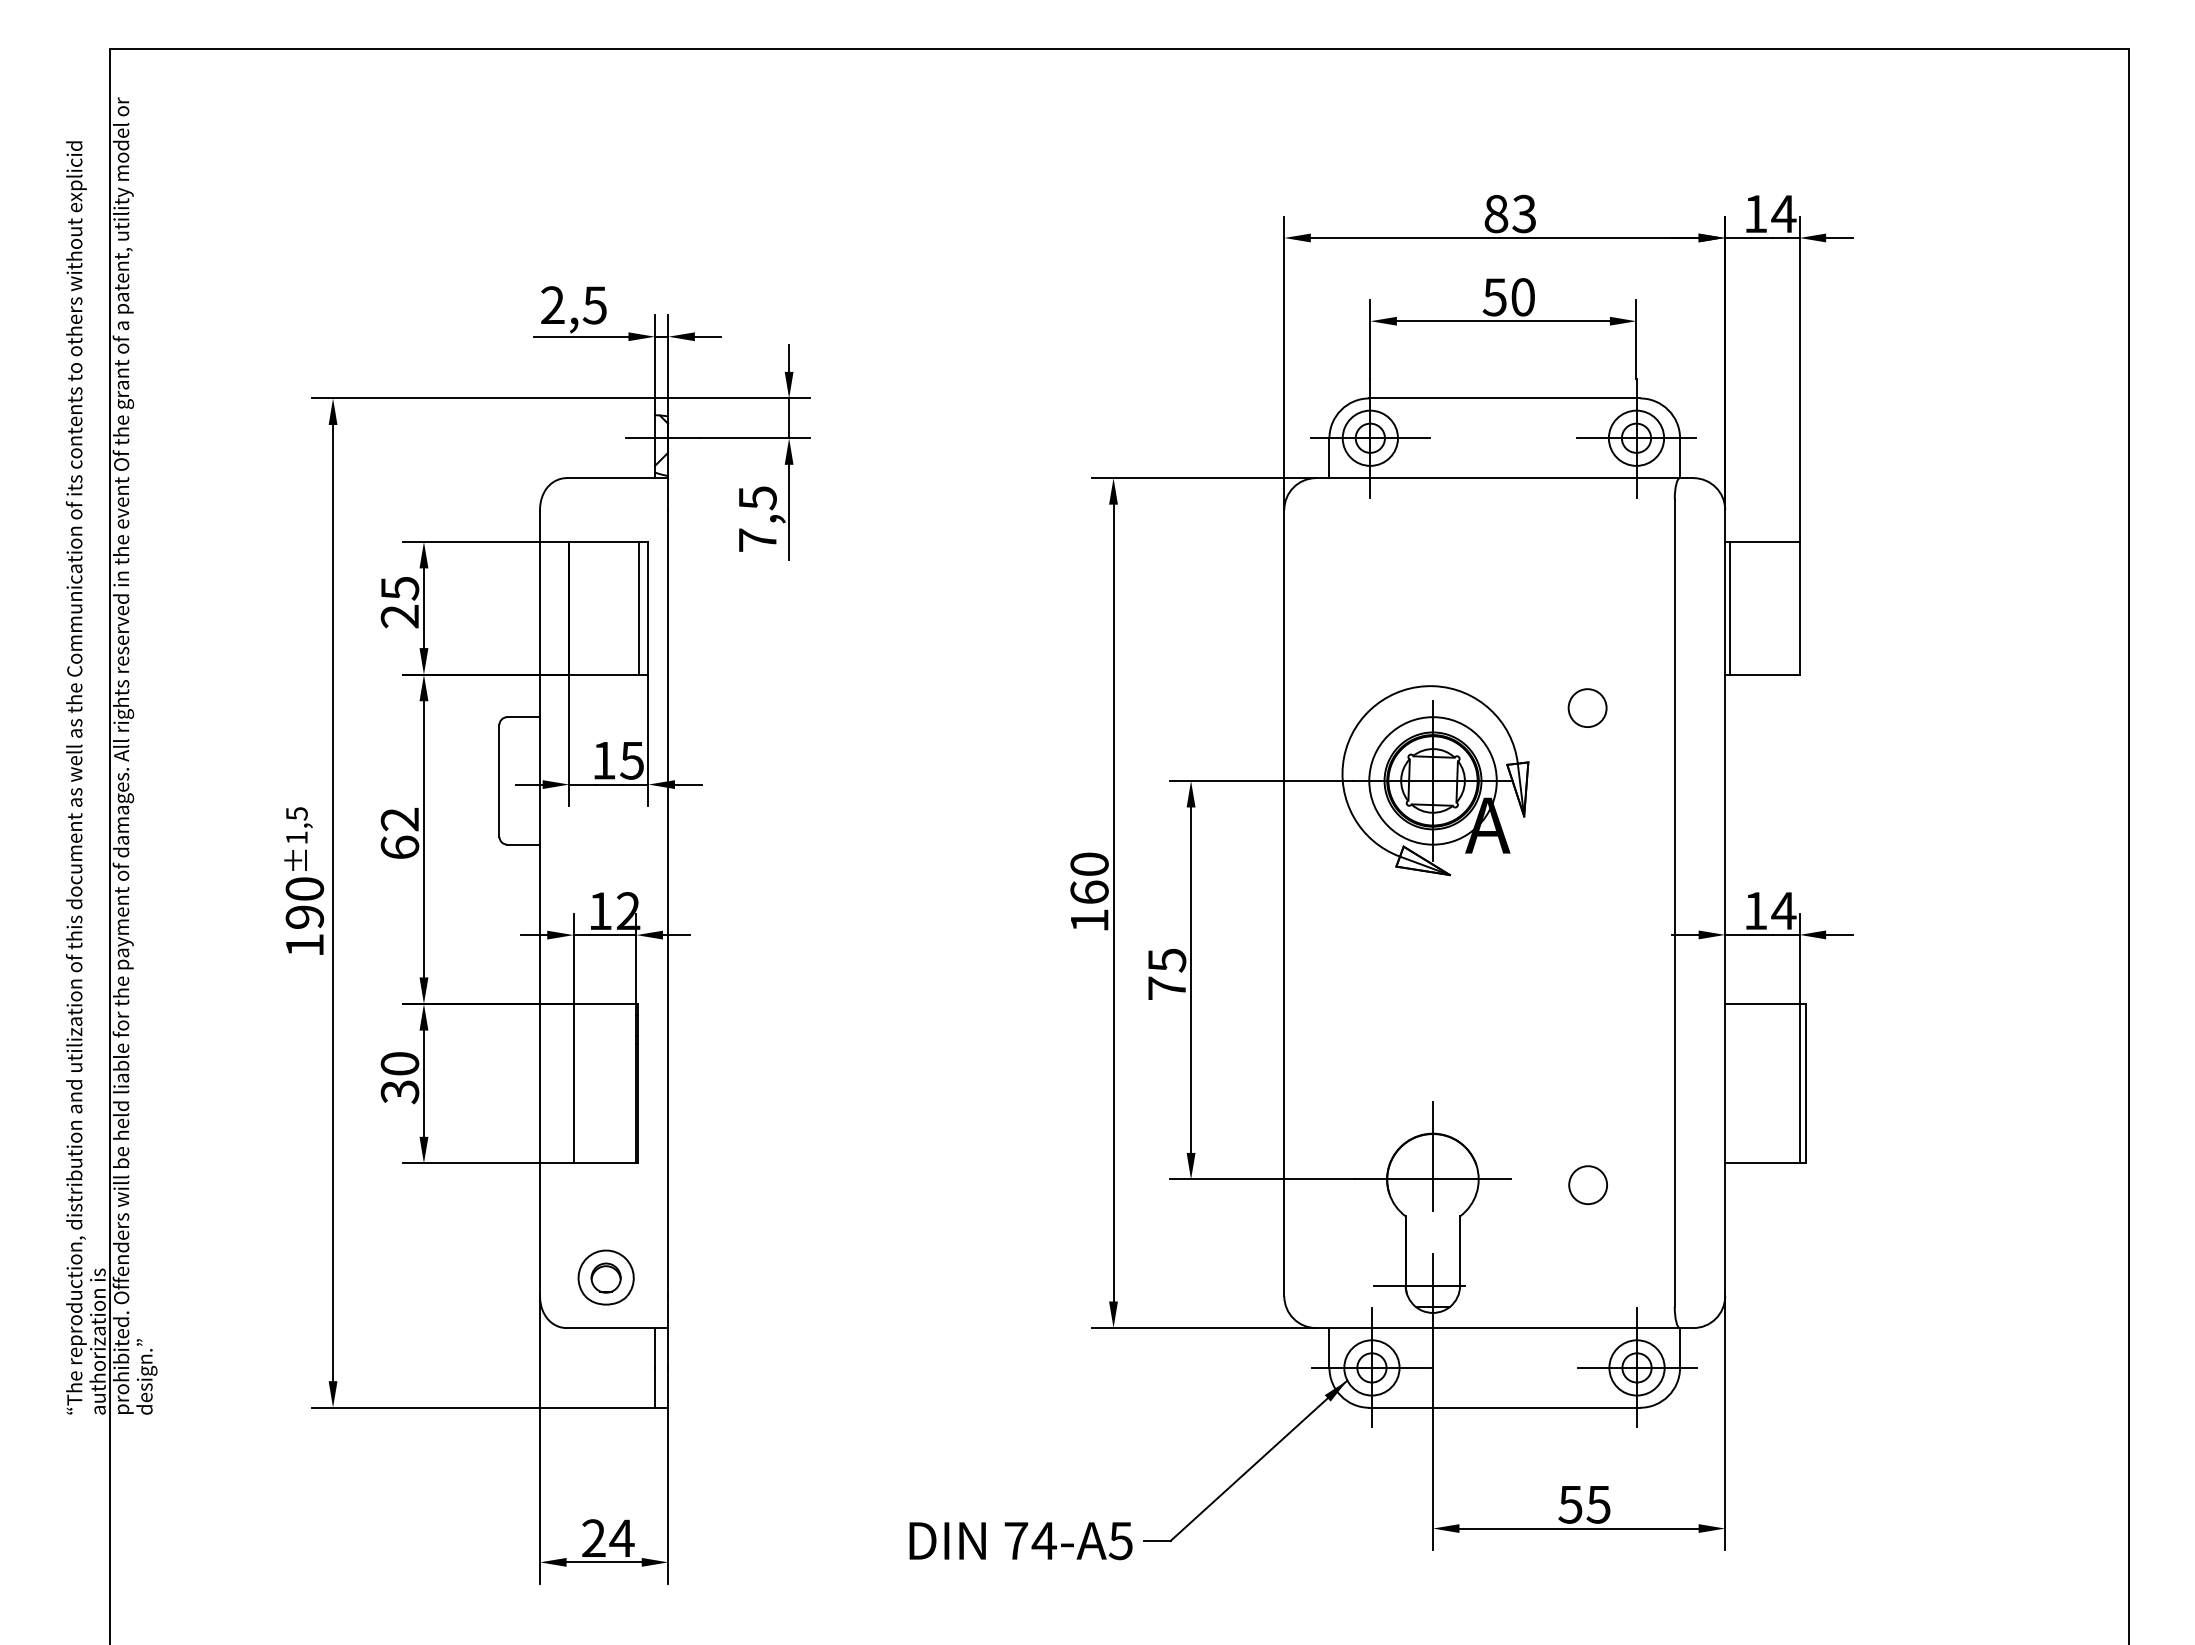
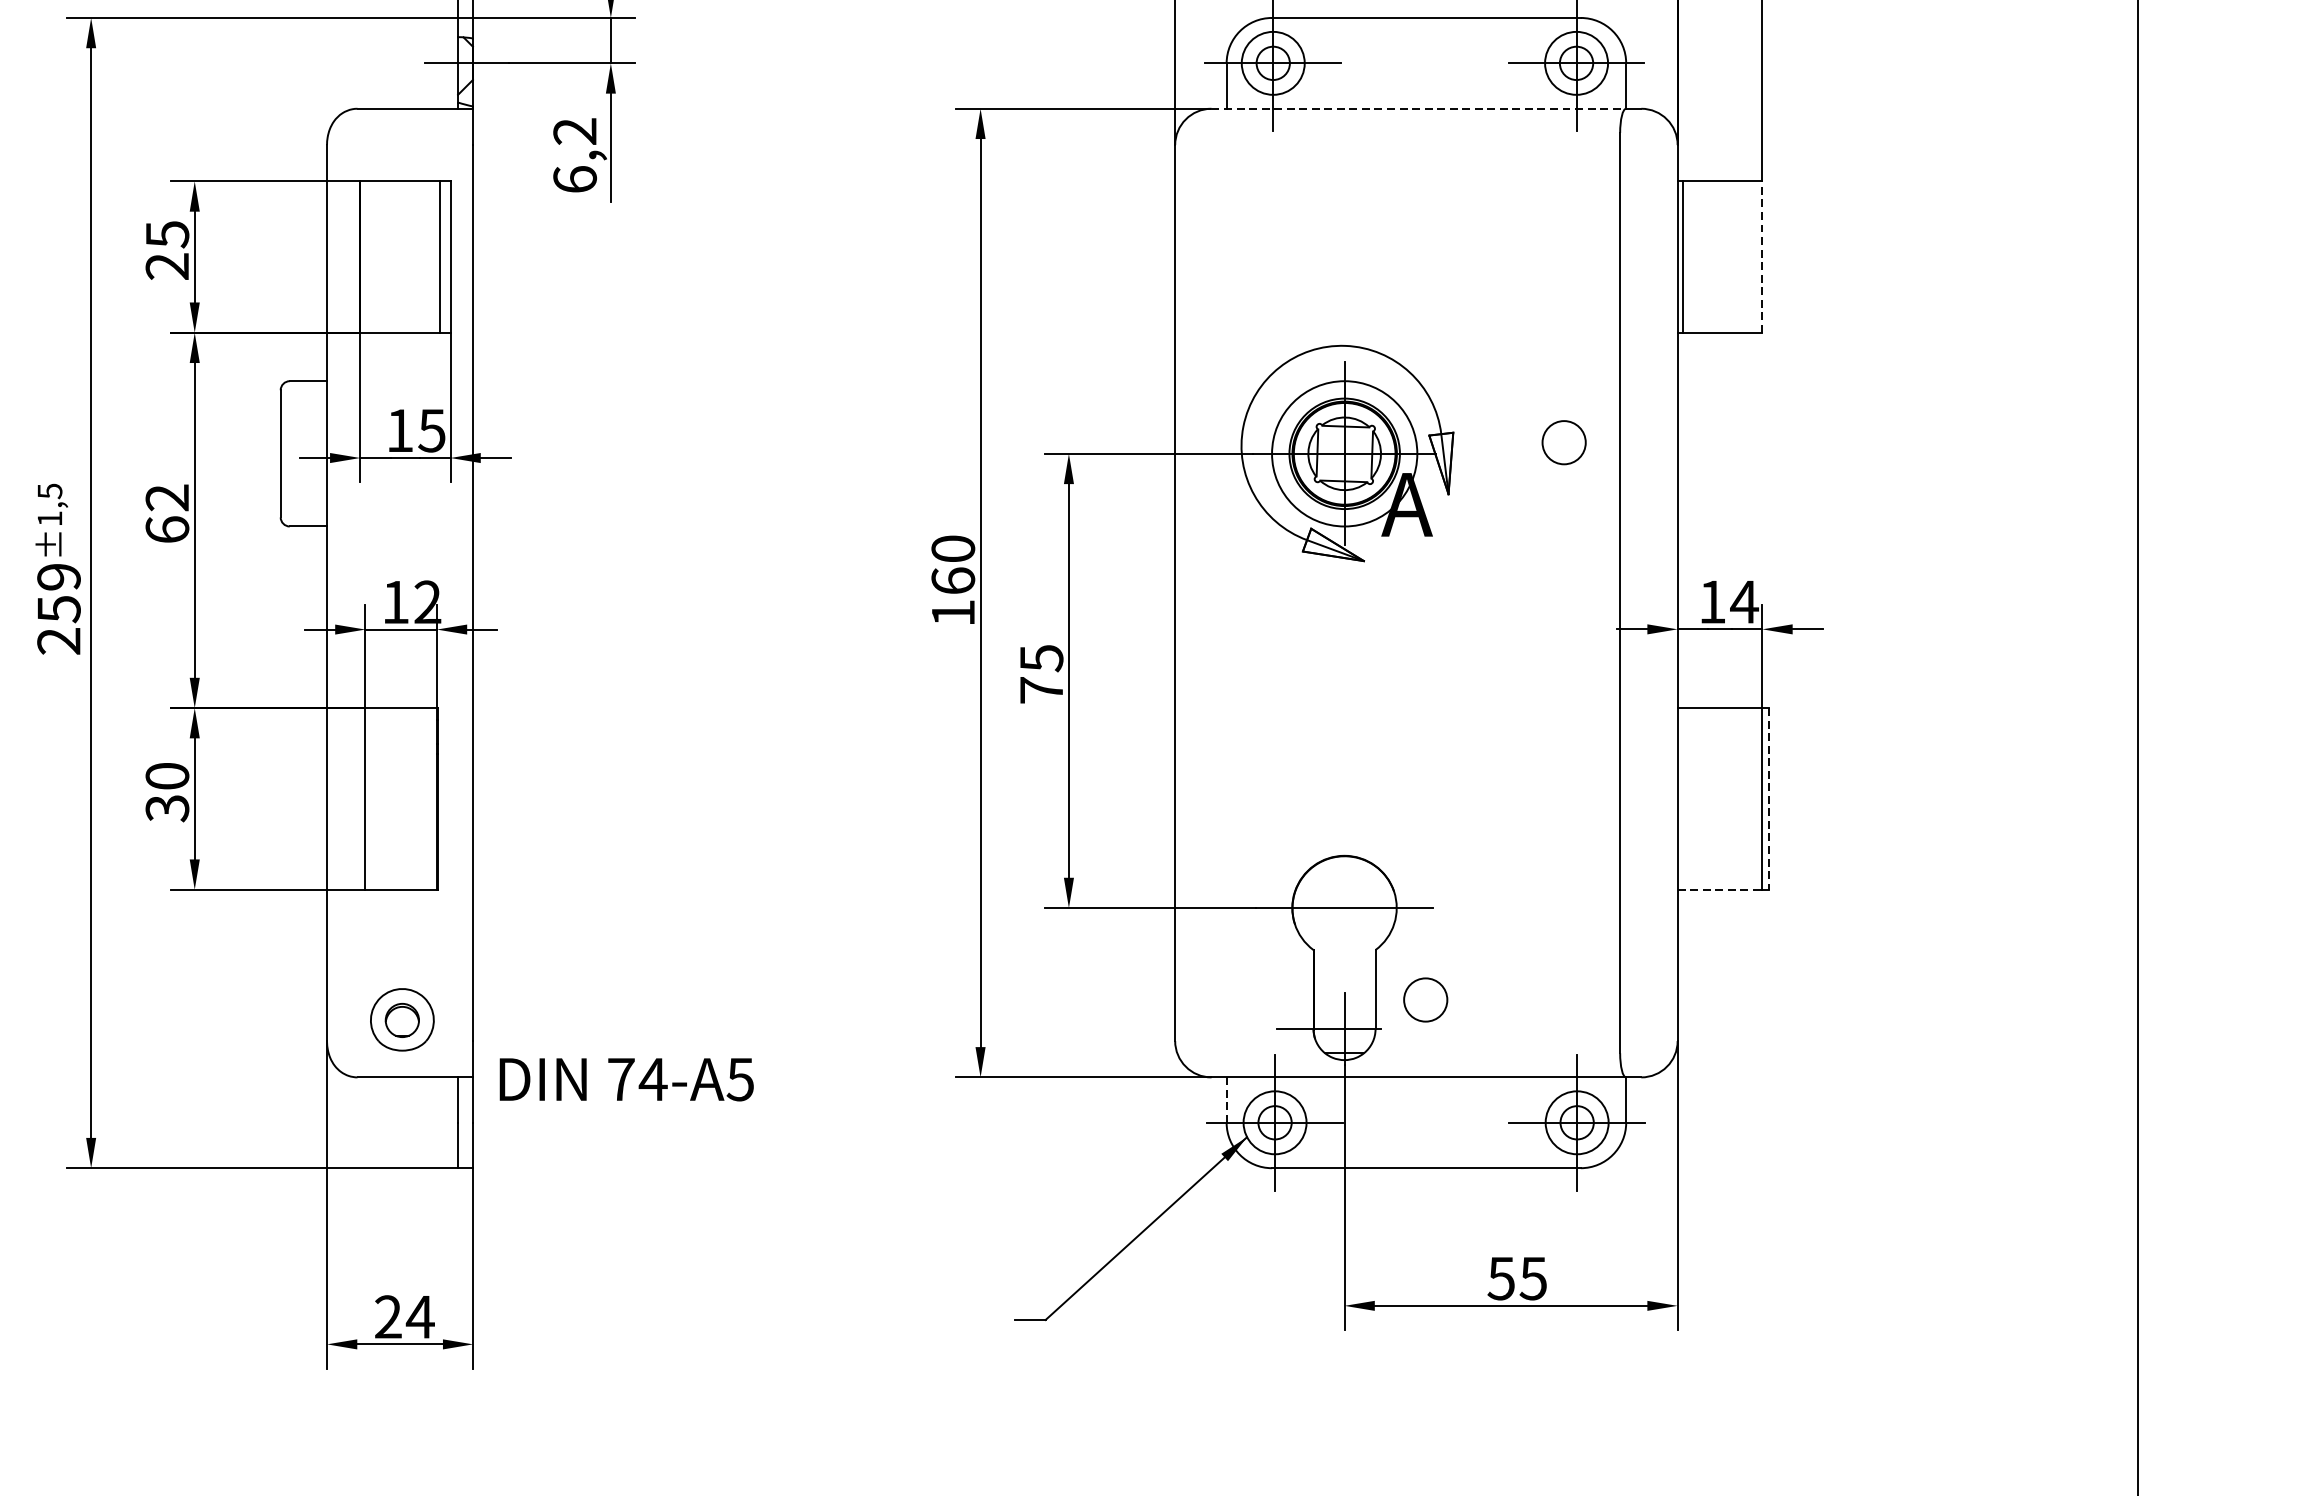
line: (1498, 478) -> (1419, 109), solid -> dashed
text: (757, 518) -> (574, 154), 7,5 -> 6,2
line: (1799, 607) -> (1762, 256), solid -> dashed
circle: (1587, 707) -> (1564, 441), moved
text: (304, 917) -> (58, 609), 190 -> 259
line: (1805, 1083) -> (1769, 798), solid -> dashed
line: (1432, 1156) -> (1344, 881), removed
line: (1762, 1163) -> (1720, 889), solid -> dashed
circle: (1587, 1184) -> (1424, 999), moved
line: (1329, 1348) -> (1226, 1100), solid -> dashed
text: (1020, 1541) -> (626, 1080), moved

